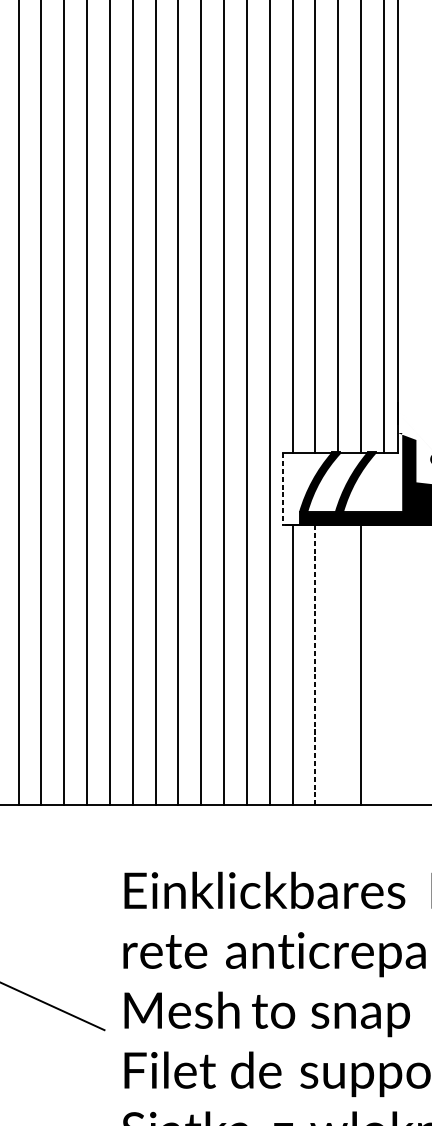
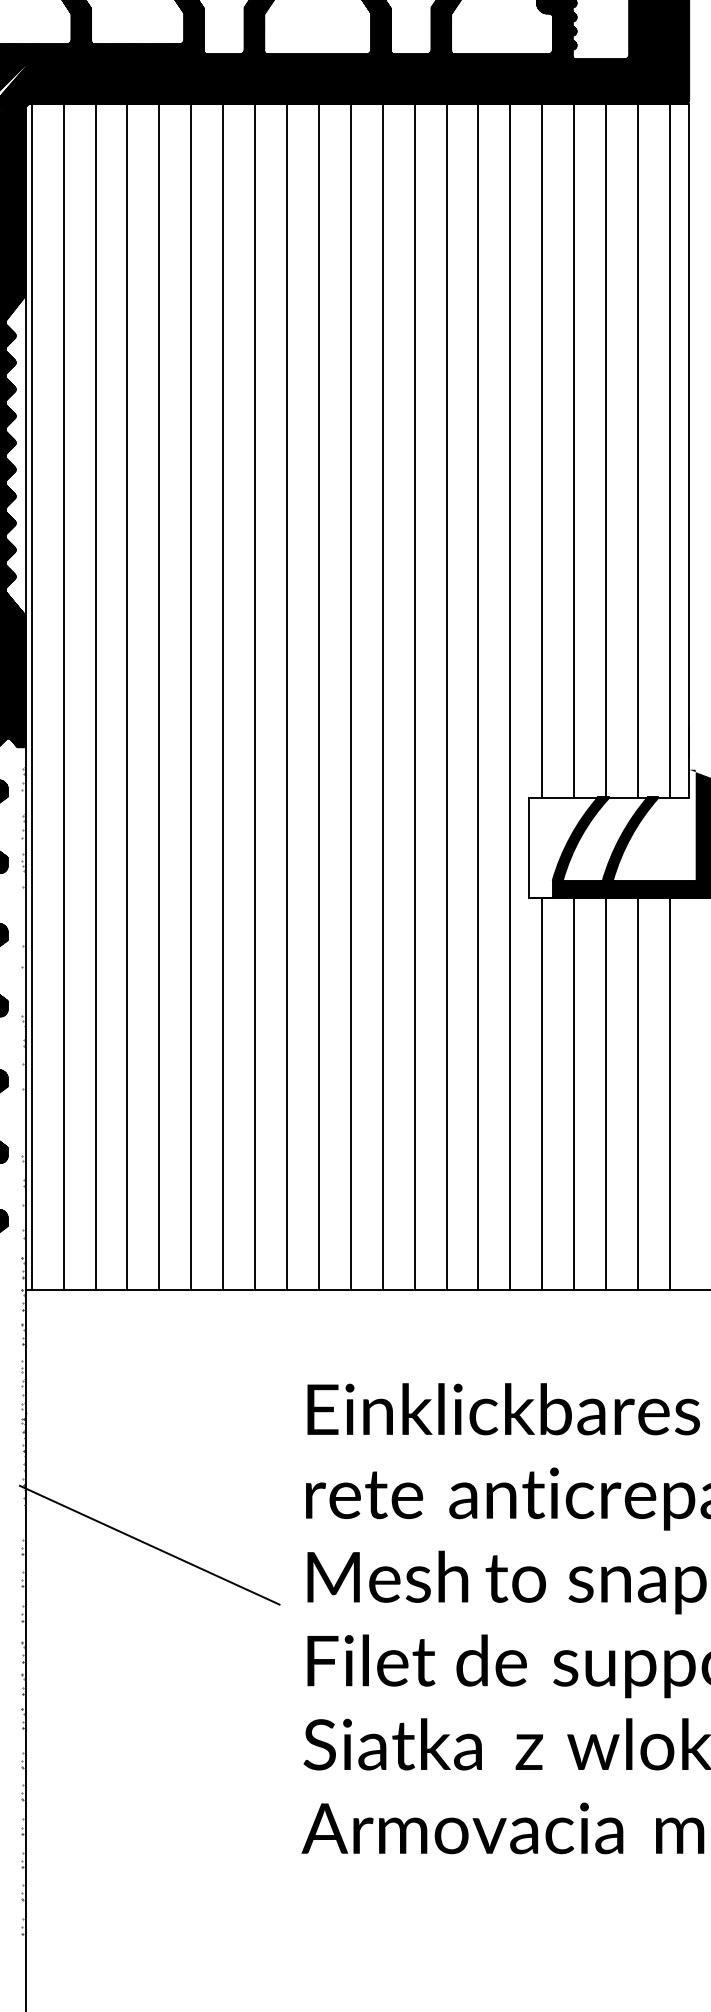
line: (282, 489) -> (528, 848), dashed -> solid
line: (315, 665) -> (574, 1094), dashed -> solid
line: (338, 665) -> (606, 1094), added
line: (383, 665) -> (669, 1094), added

